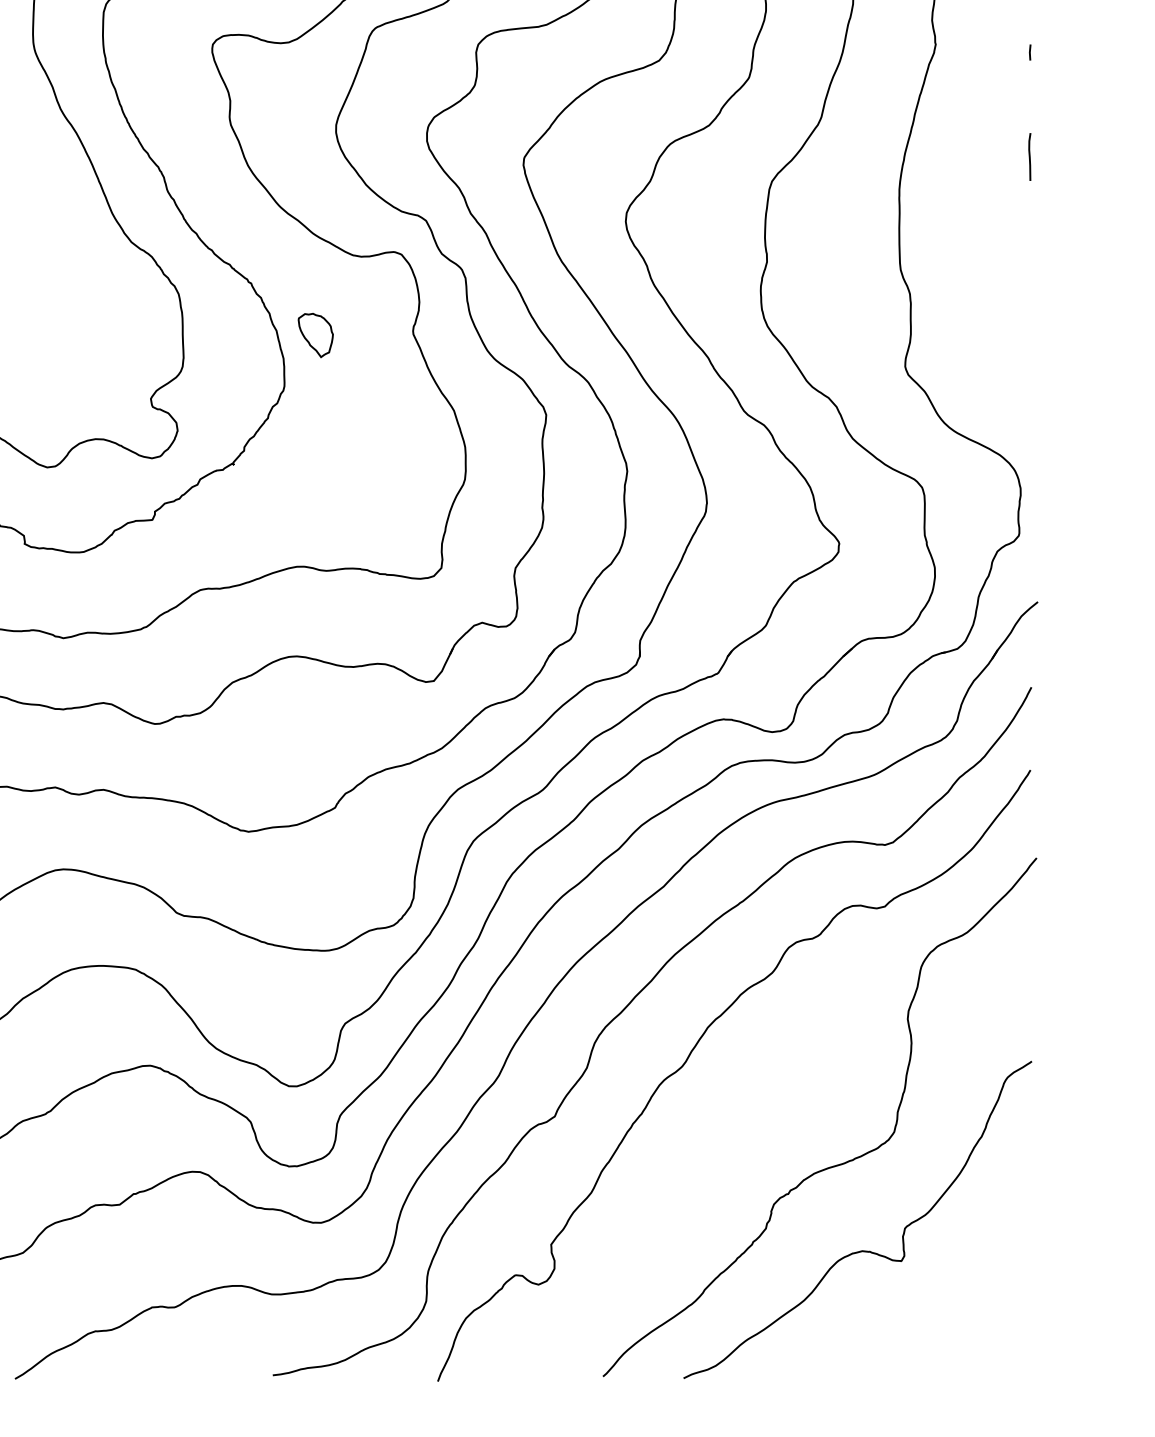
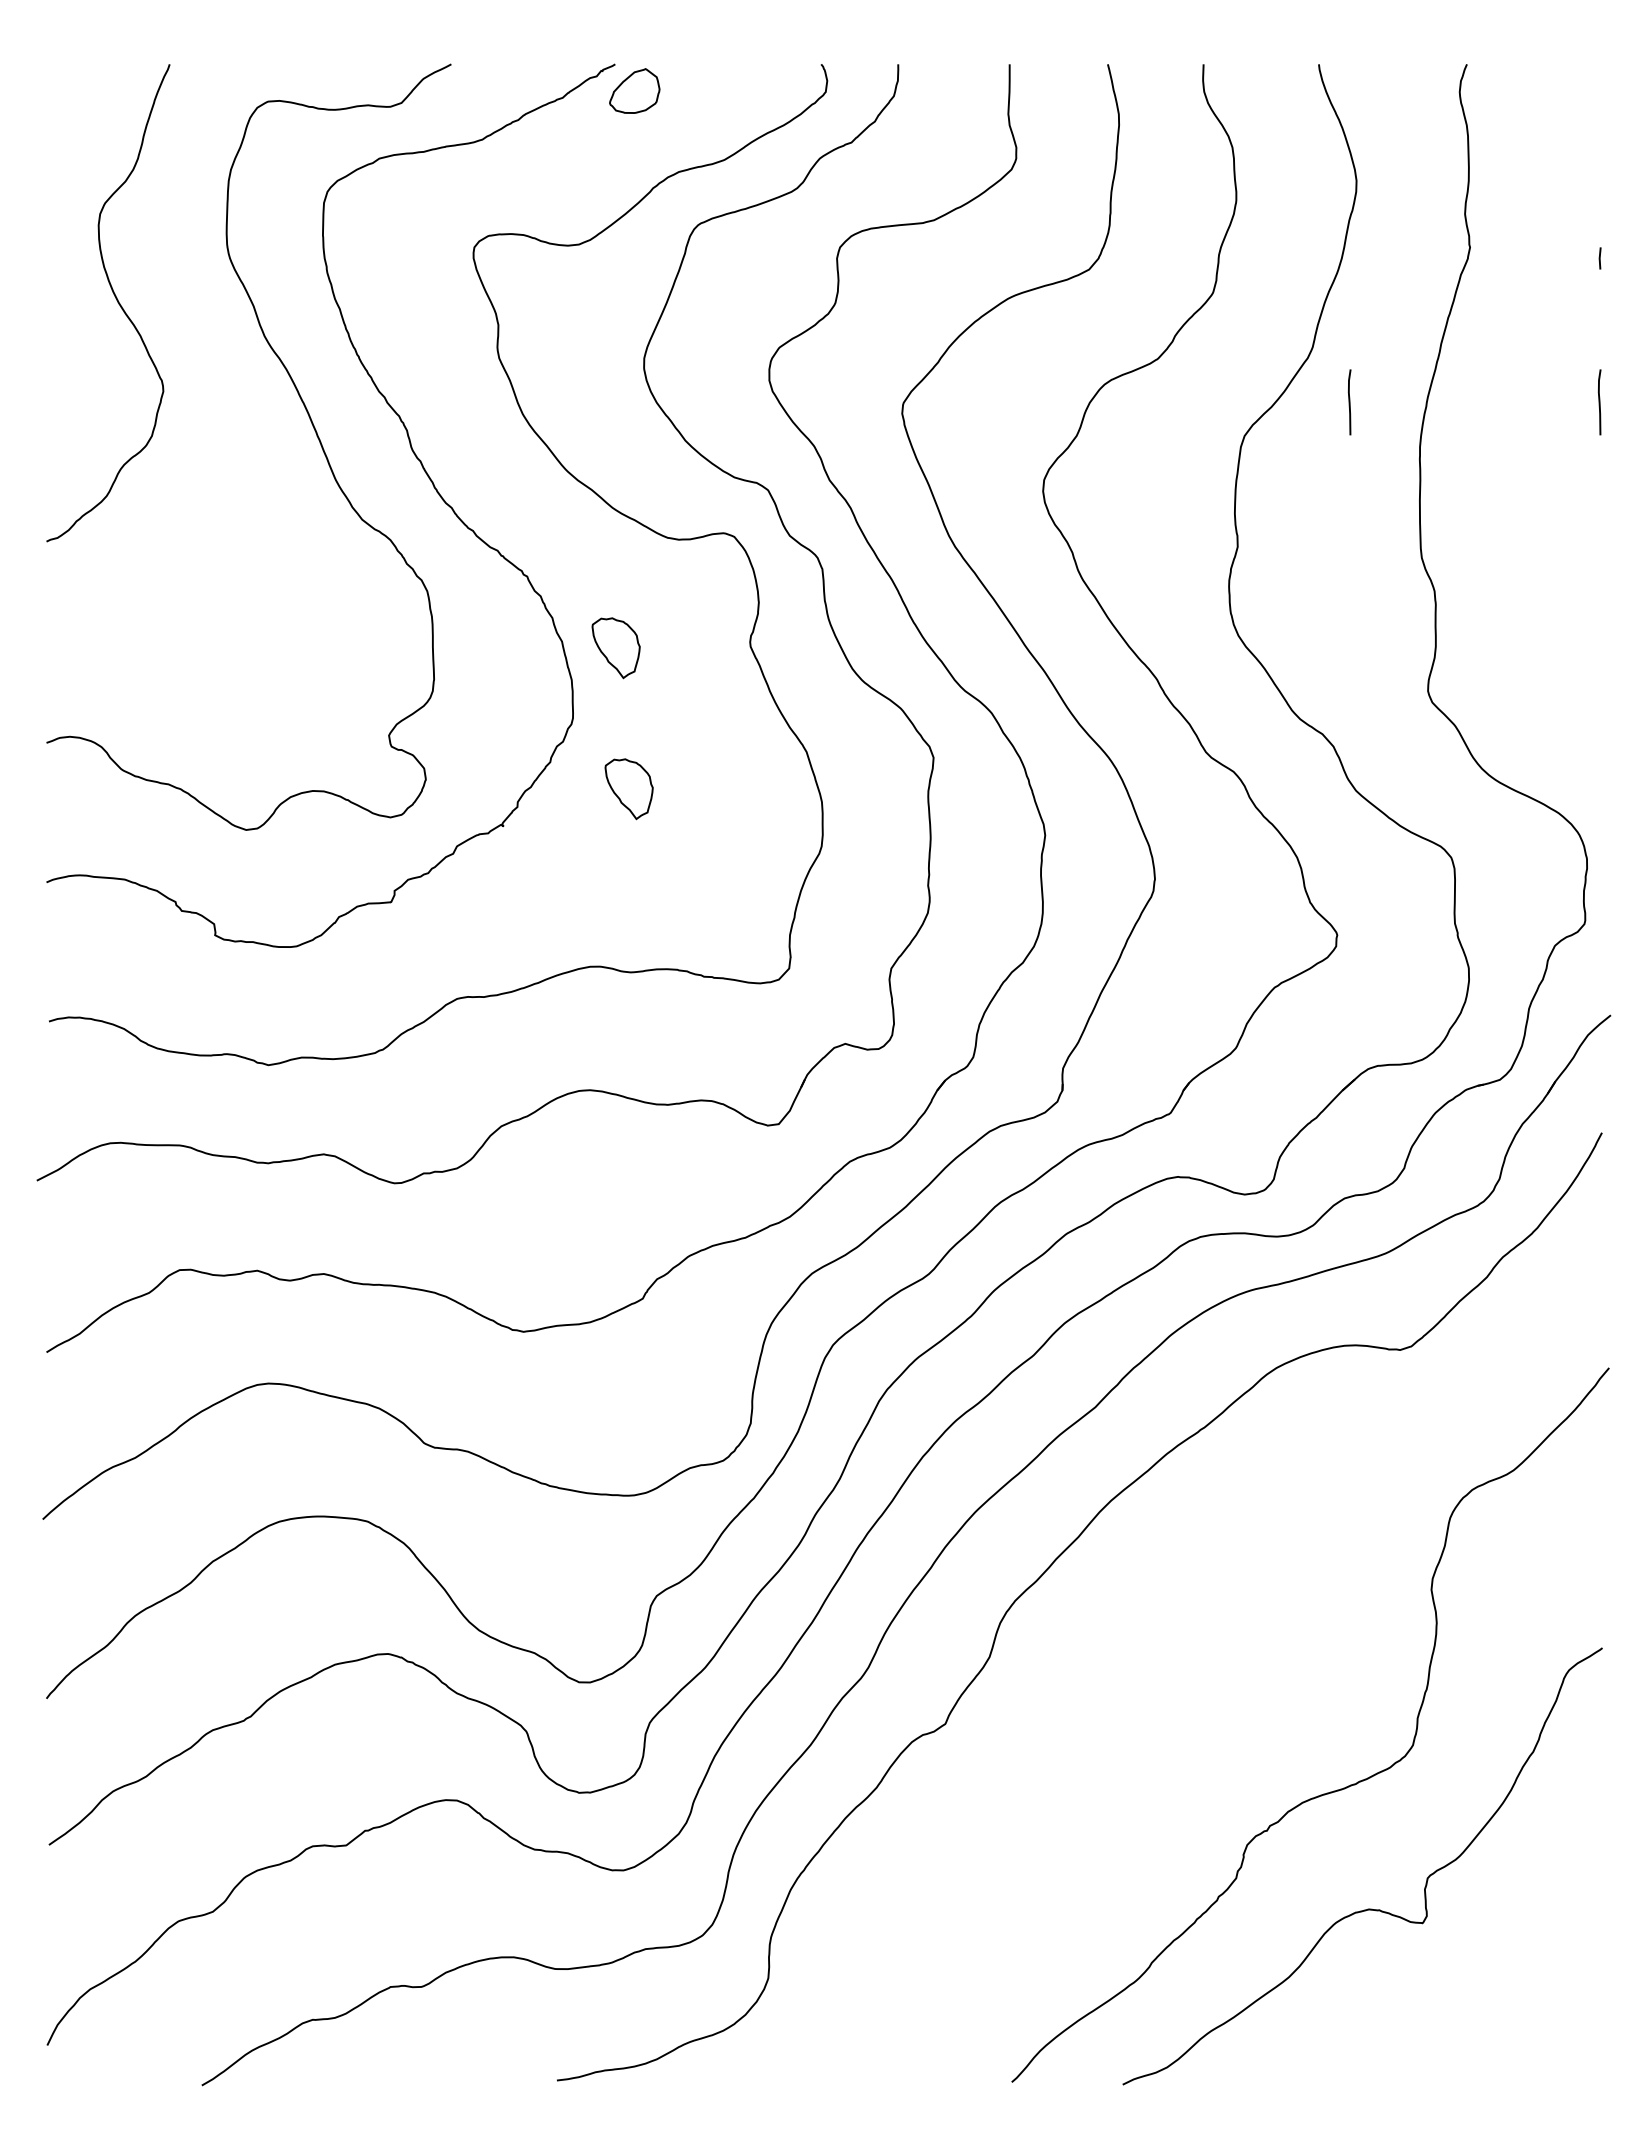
curve: (848, 157) -> (1349, 402), added
part: (324, 438) -> (628, 789), added
curve: (695, 1047) -> (1139, 1628), removed

